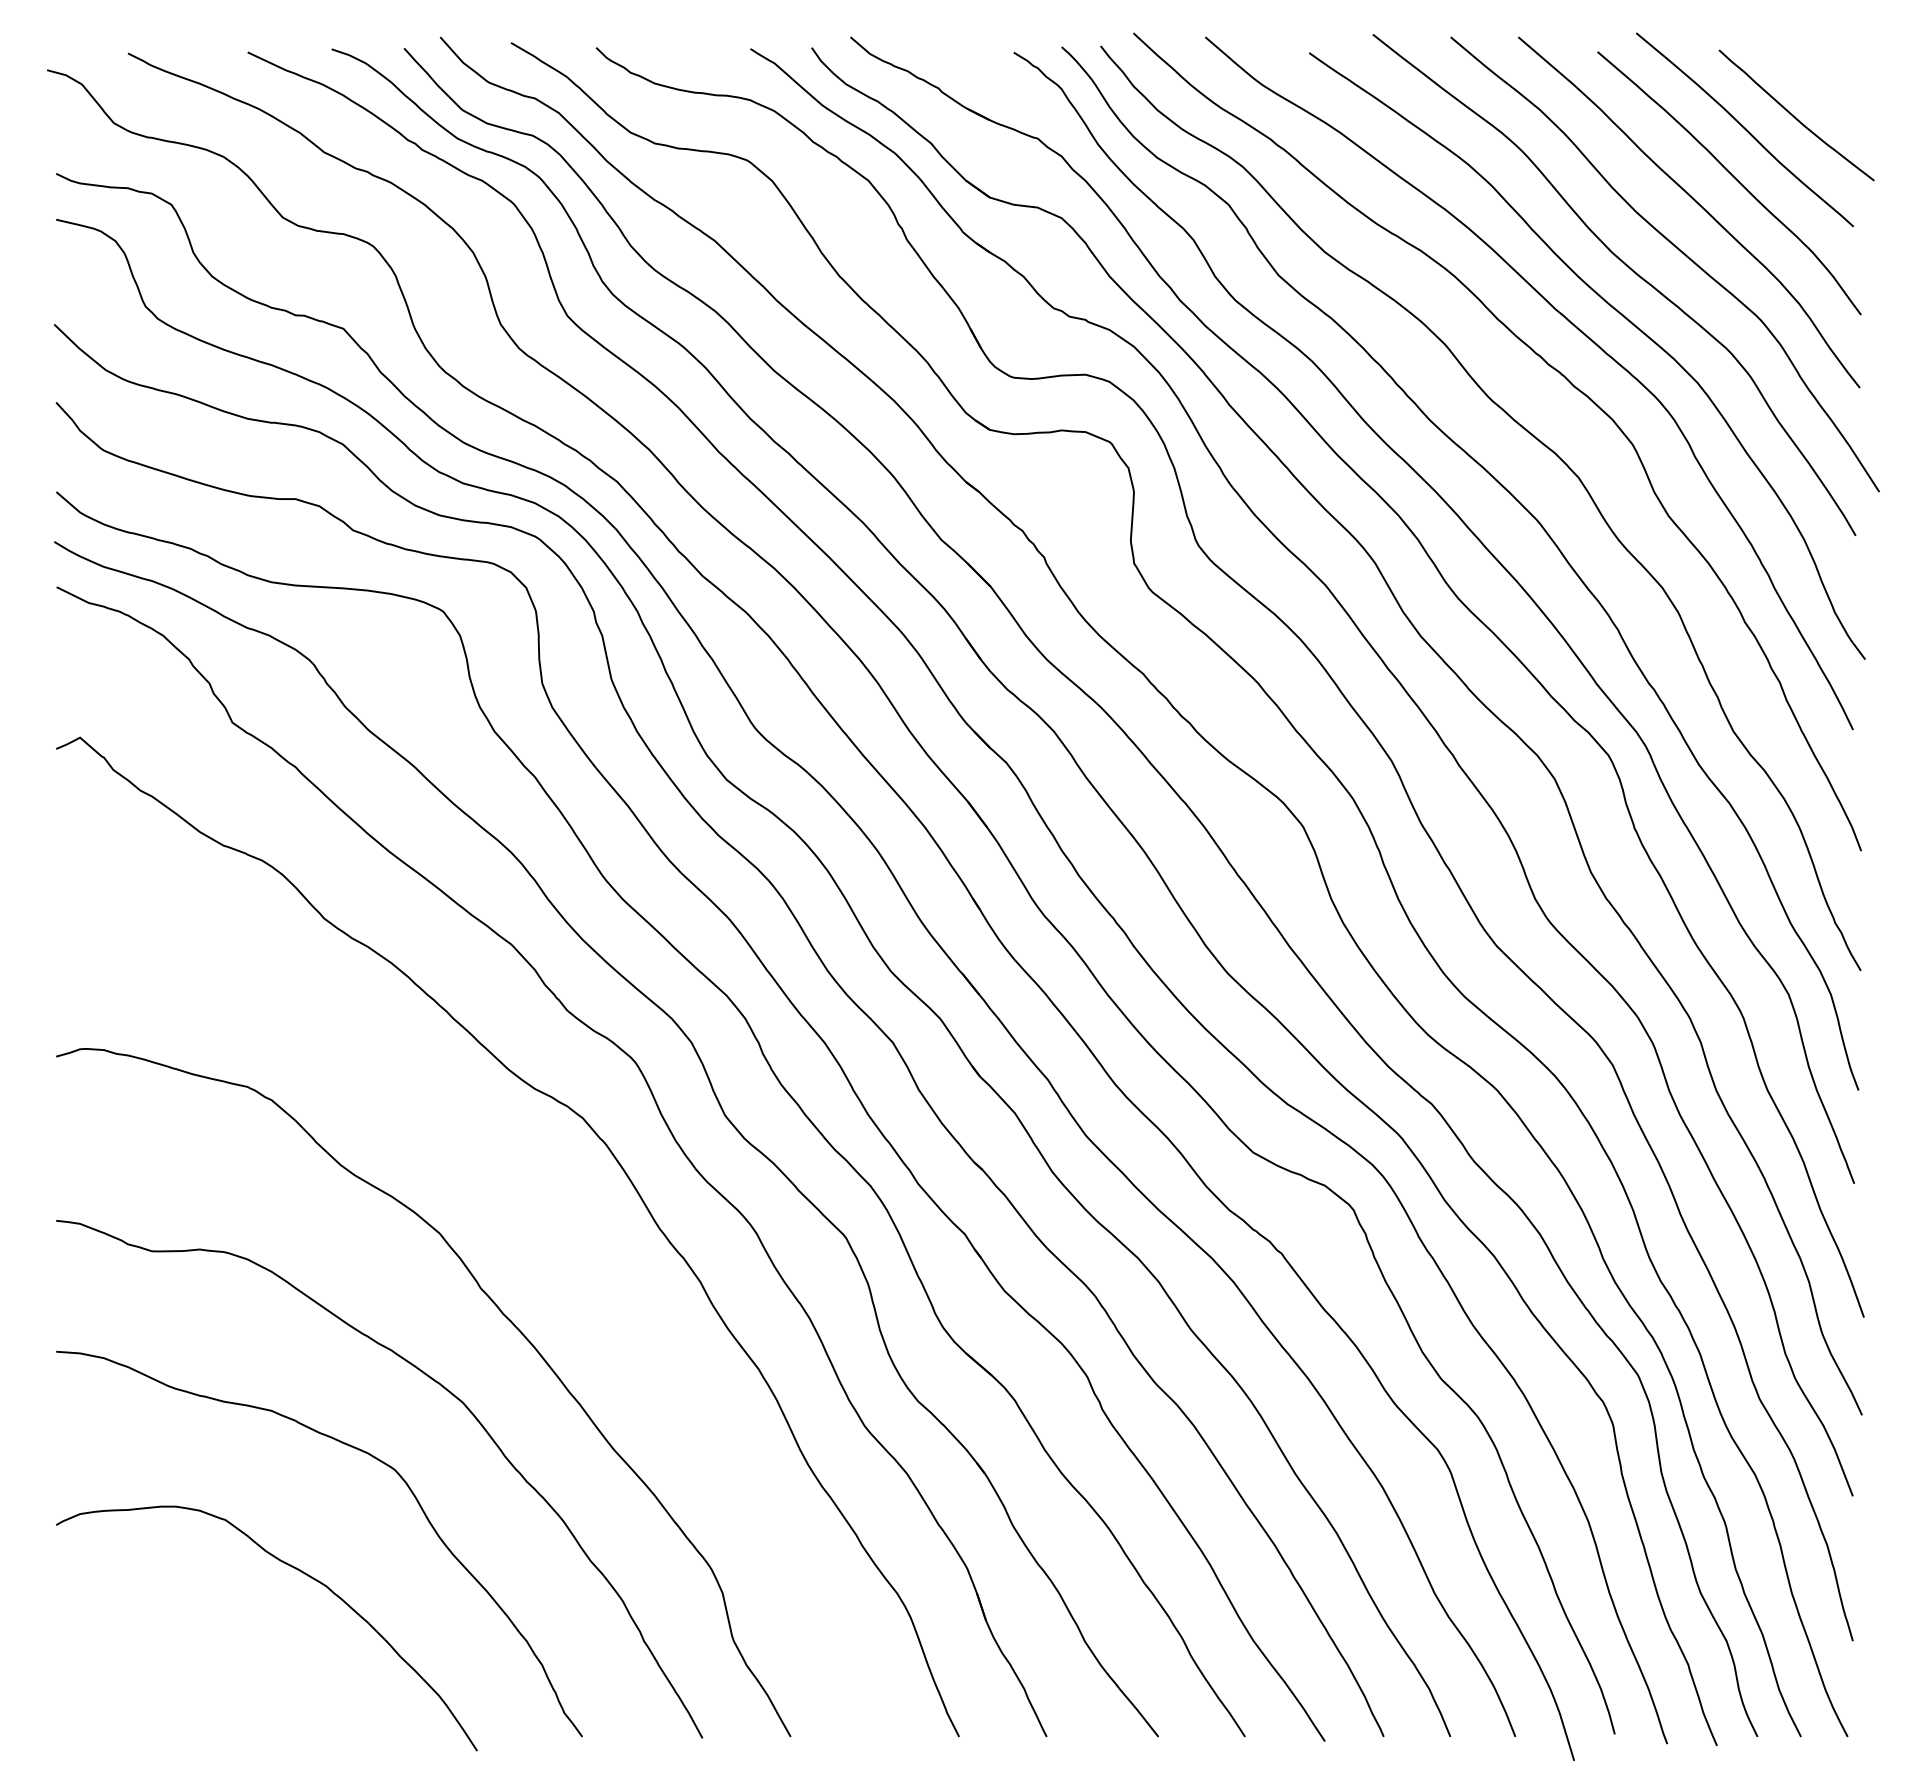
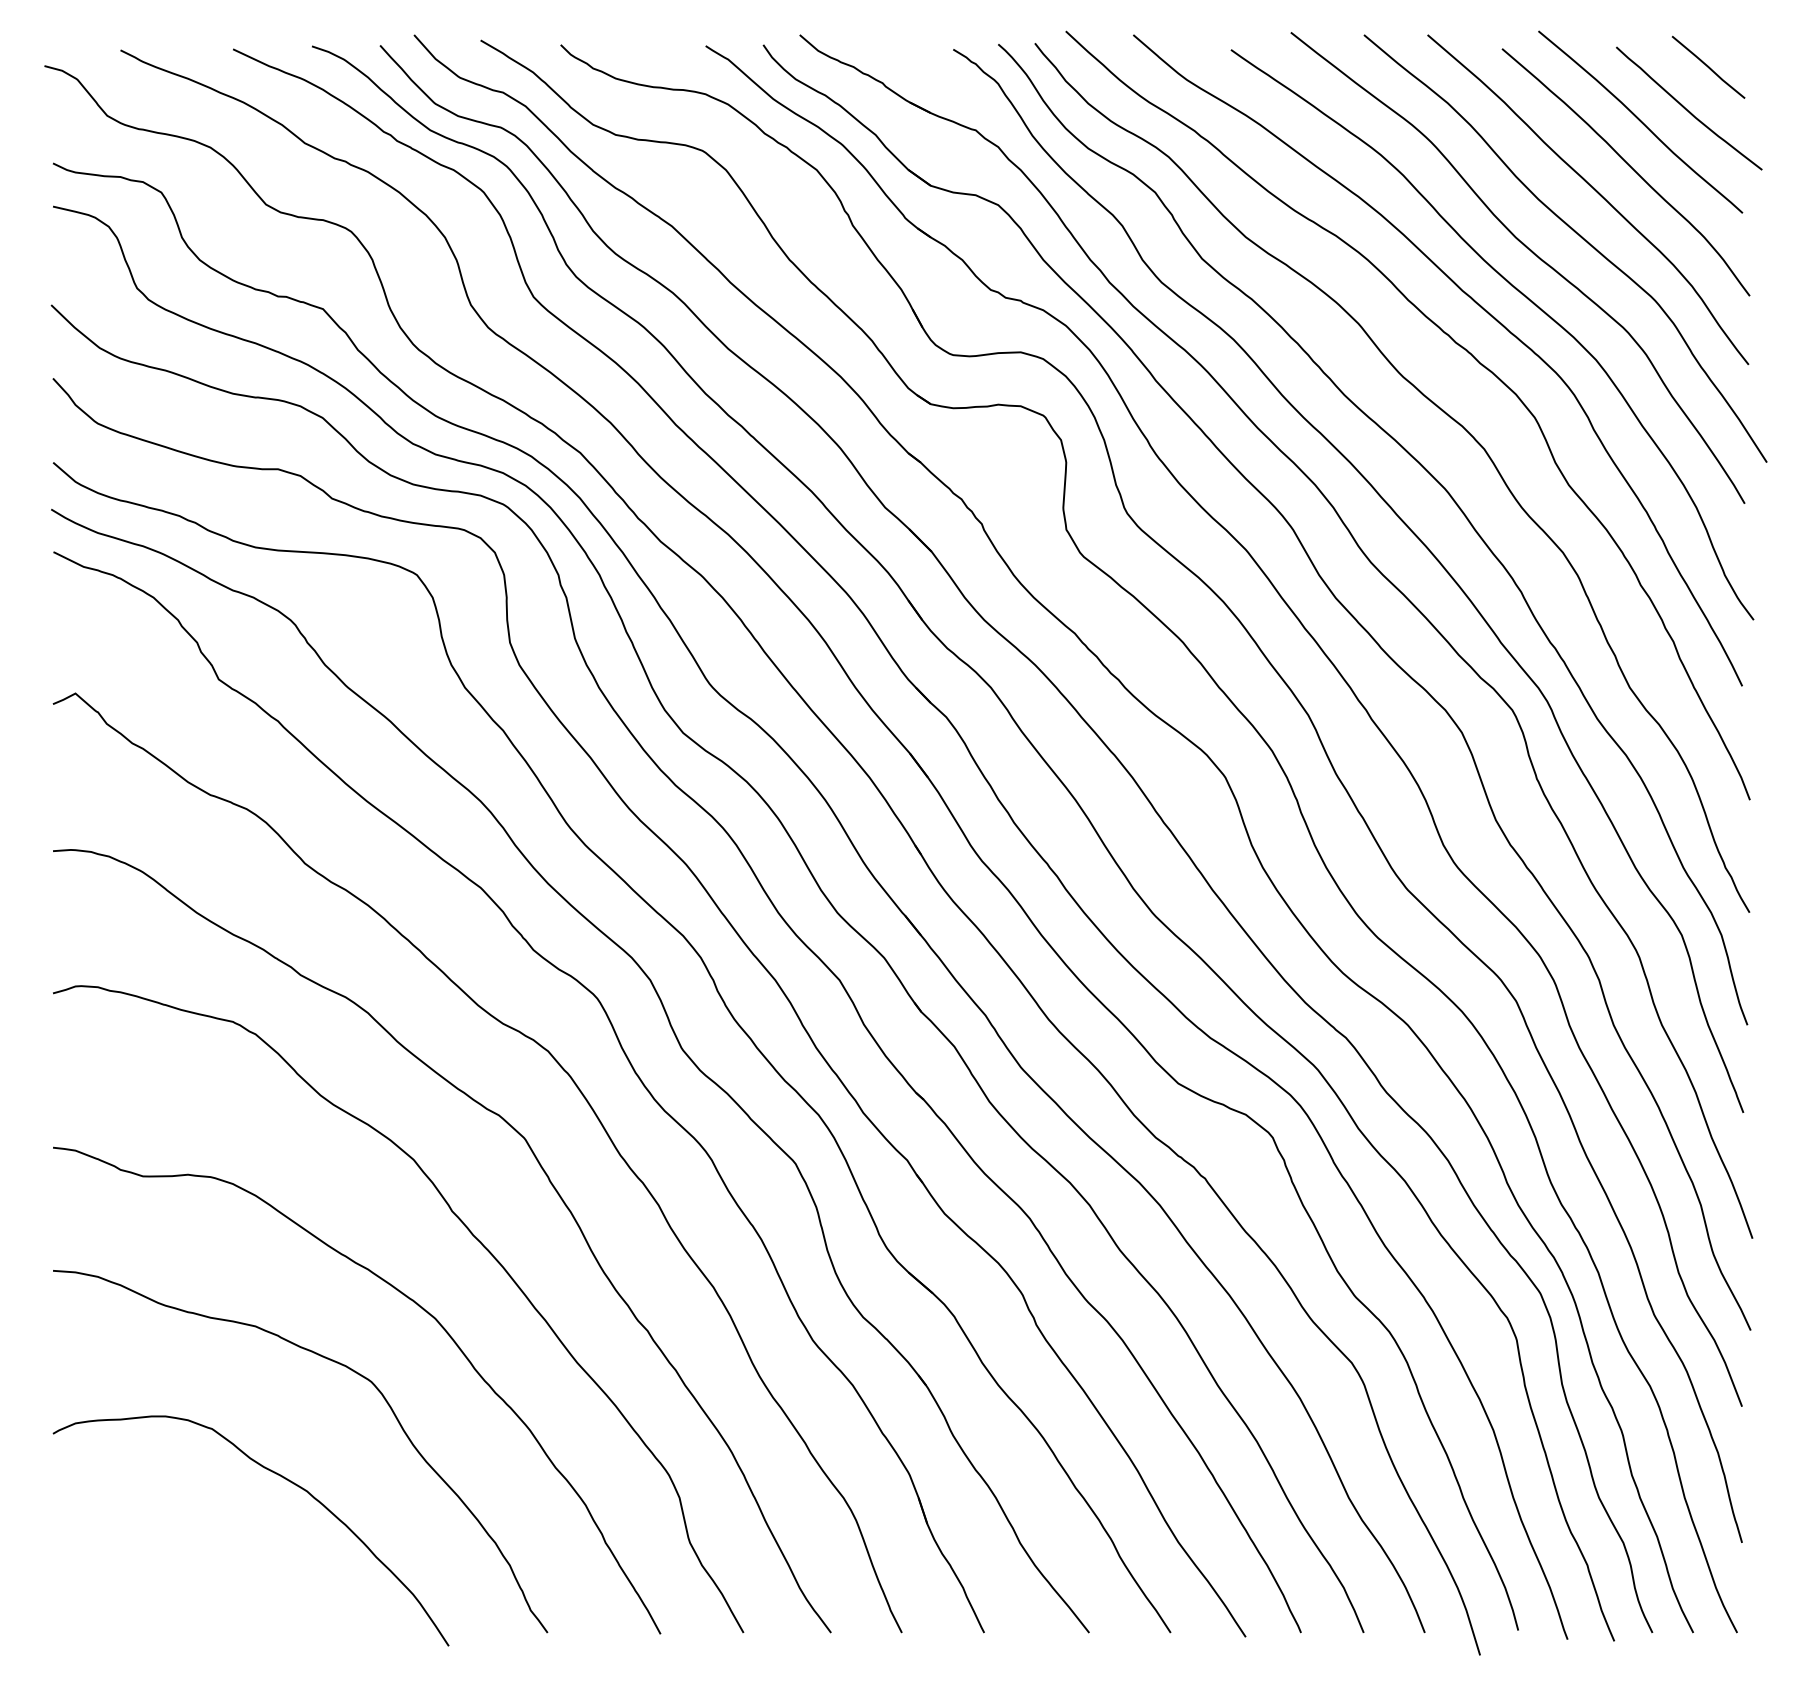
line: (1817, 71) -> (1708, 67), added
curve: (583, 1256) -> (548, 1181), added

